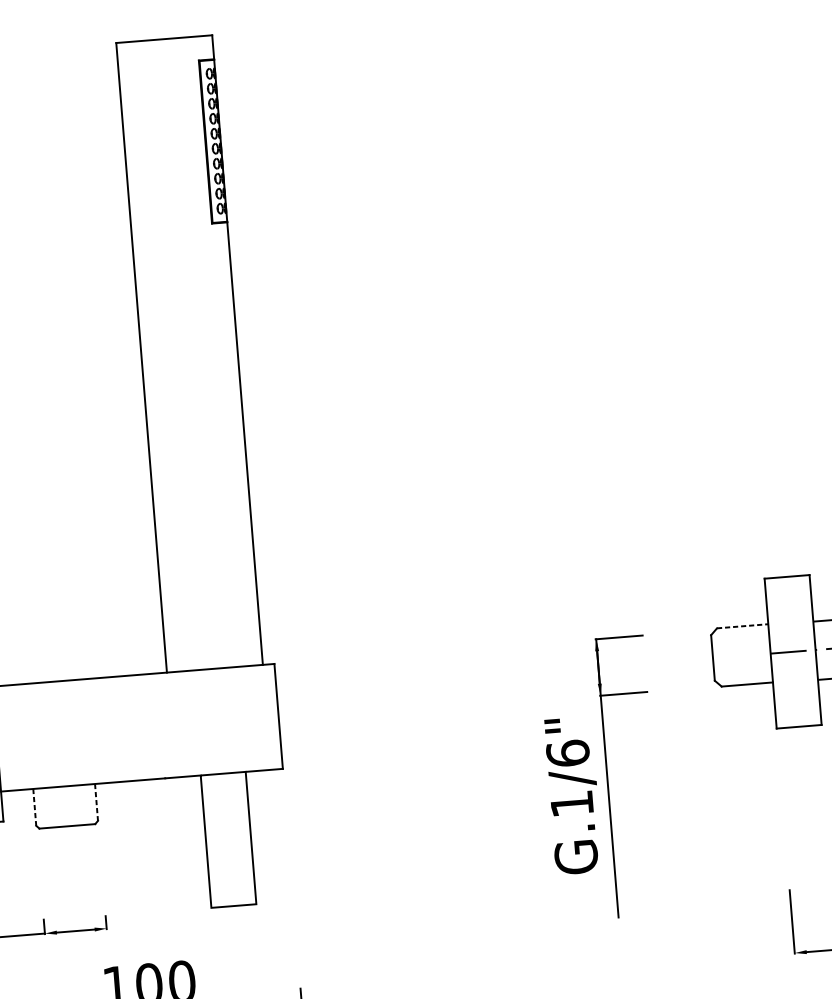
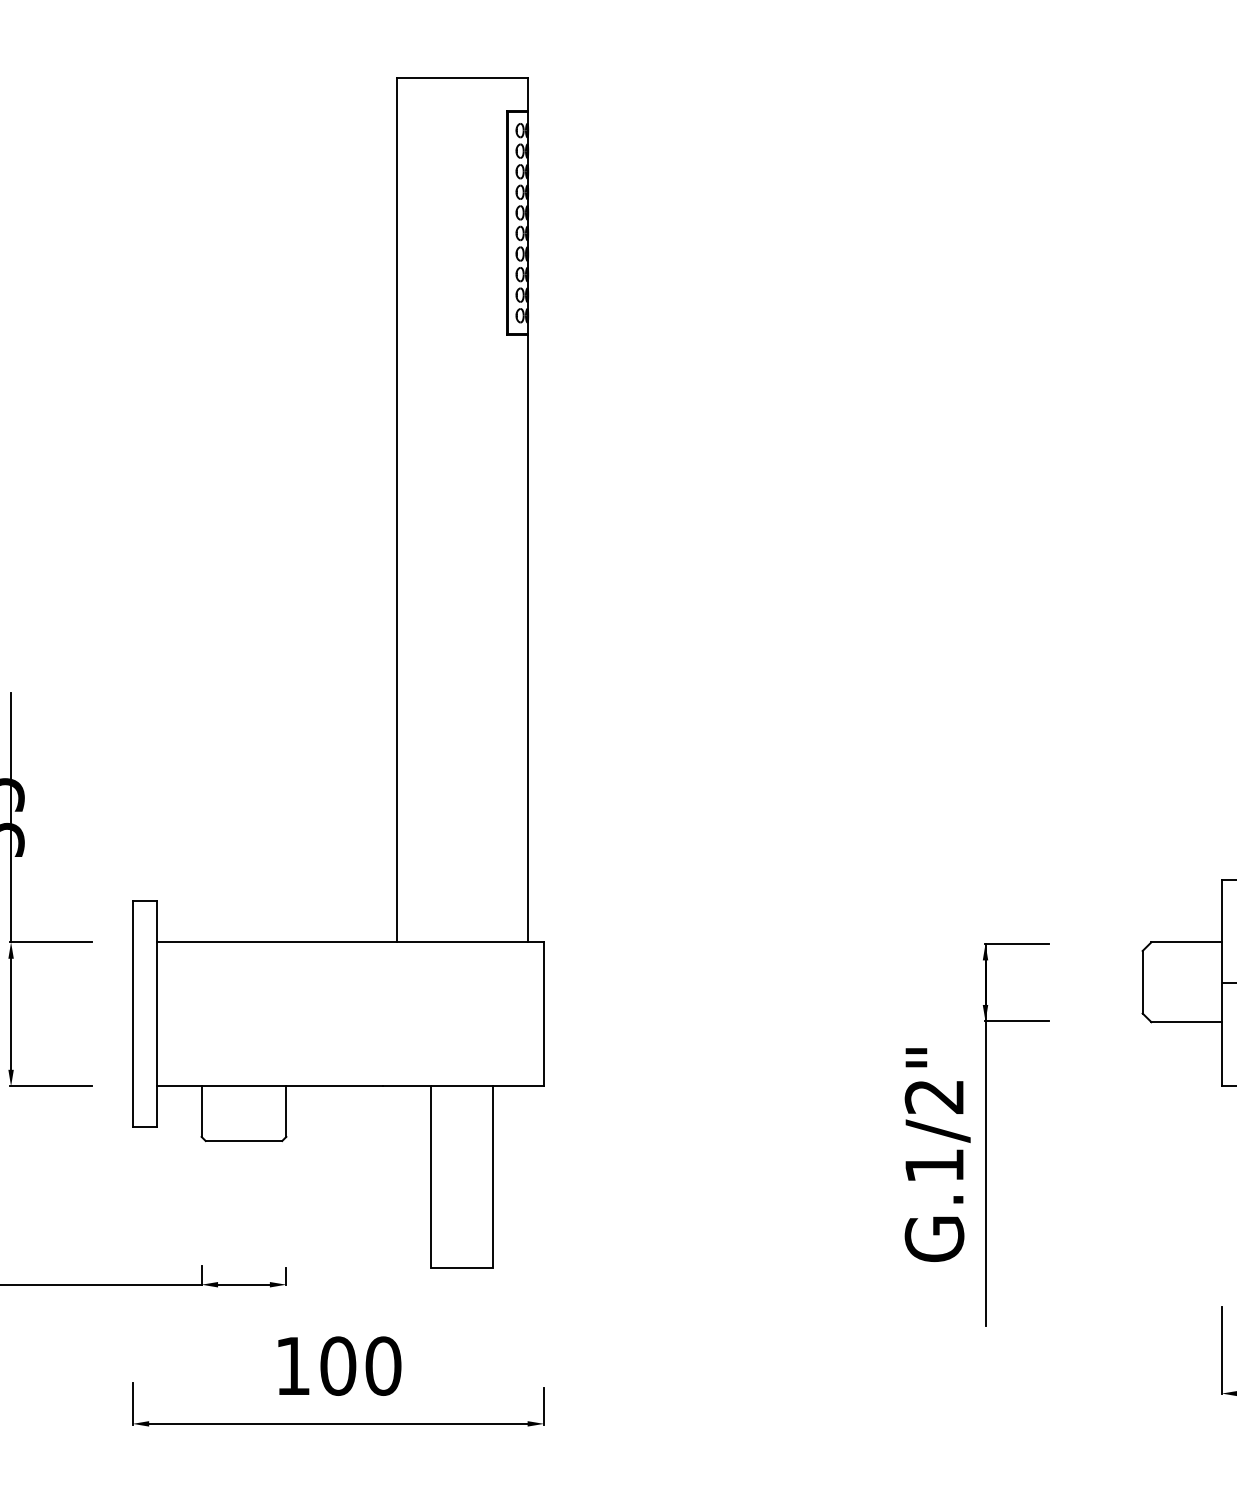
line: (743, 626) -> (1187, 942), dashed -> solid
text: (567, 753) -> (934, 1096), G.1/6" -> G.1/2"
line: (96, 803) -> (286, 1112), dashed -> solid
line: (34, 808) -> (201, 1112), dashed -> solid

